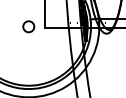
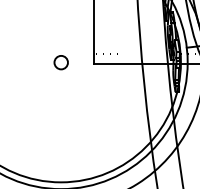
circle: (28, 26) -> (60, 61), size x0.6

